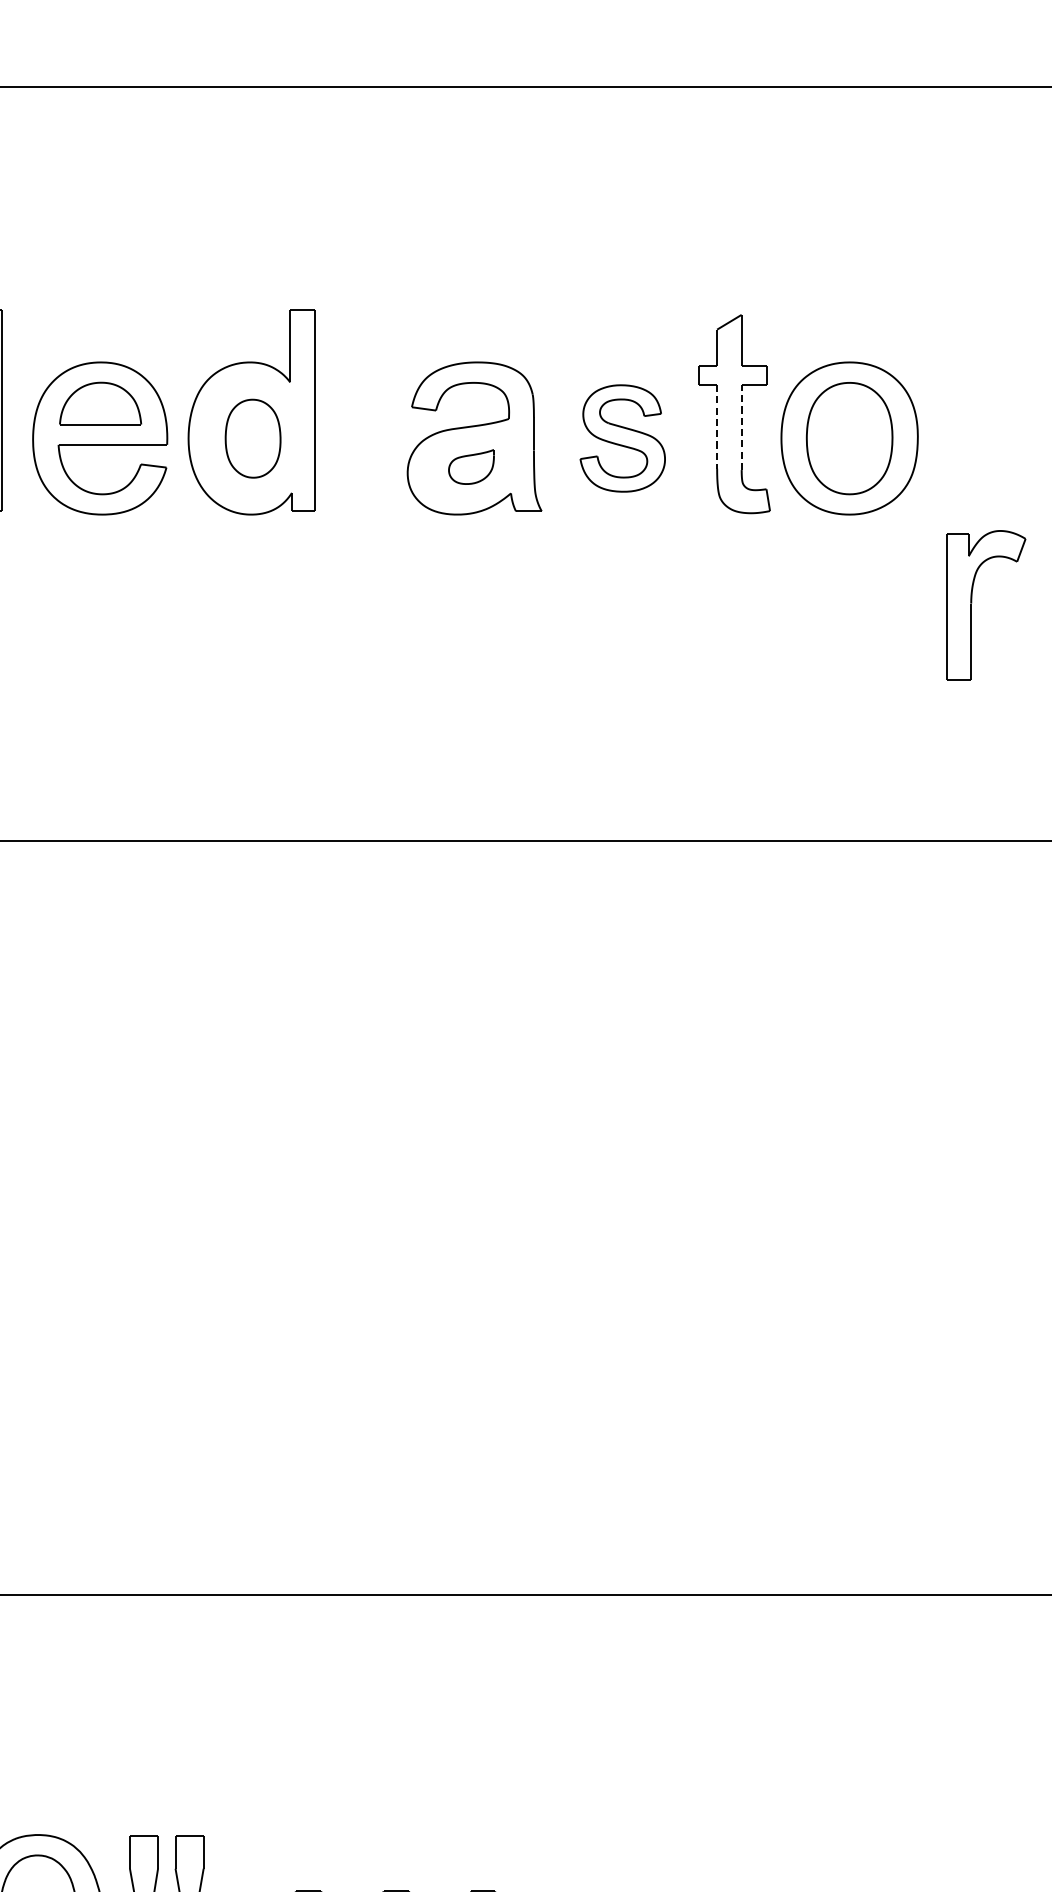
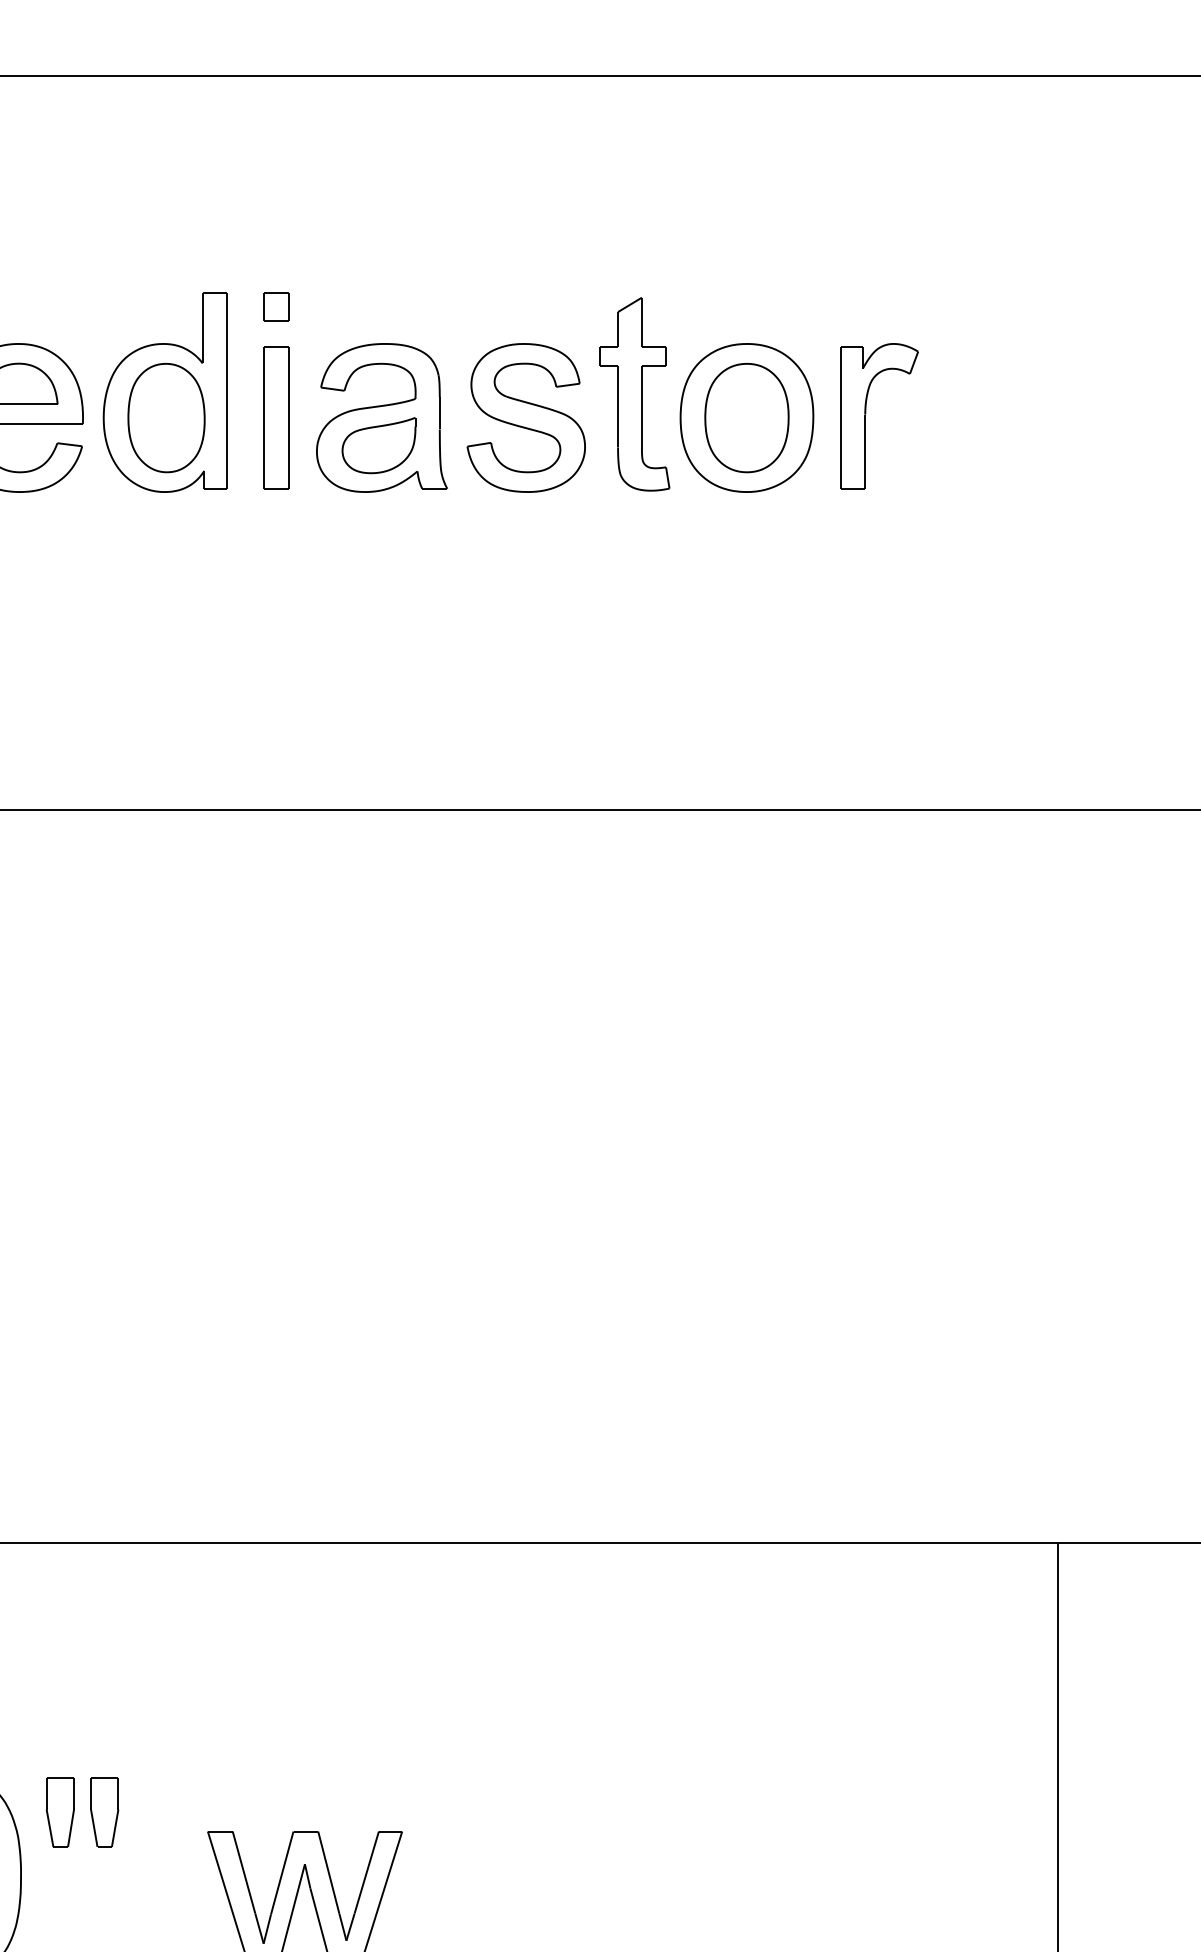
part: (366, 323) -> (276, 306), added
line: (717, 426) -> (618, 406), dashed -> solid
line: (741, 426) -> (641, 406), dashed -> solid
part: (366, 438) -> (276, 417), added
part: (622, 438) -> (525, 417), size x1.43
part: (253, 439) -> (166, 418), size x1.43
part: (470, 466) -> (378, 445), size x1.67
part: (972, 603) -> (866, 414), moved

